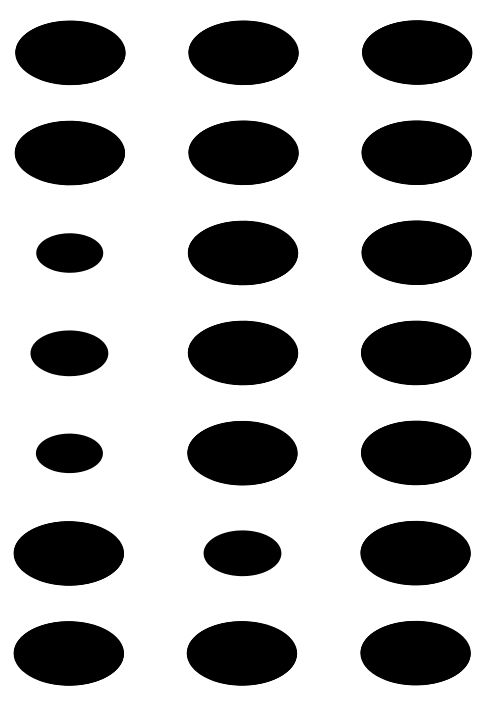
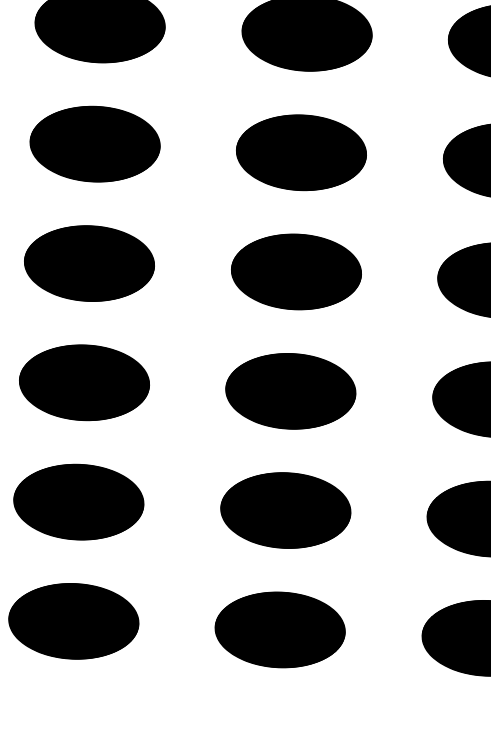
part: (69, 252) -> (94, 143), size x1.67
part: (69, 353) -> (89, 263), size x1.43
part: (69, 453) -> (84, 383), size x1.67
part: (242, 553) -> (285, 510), size x1.43

